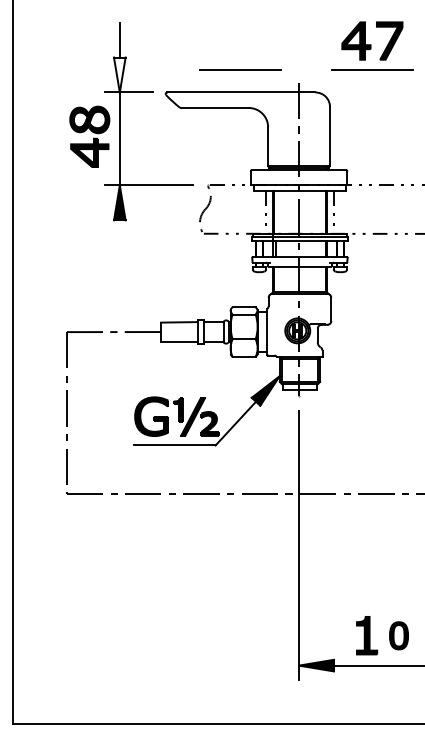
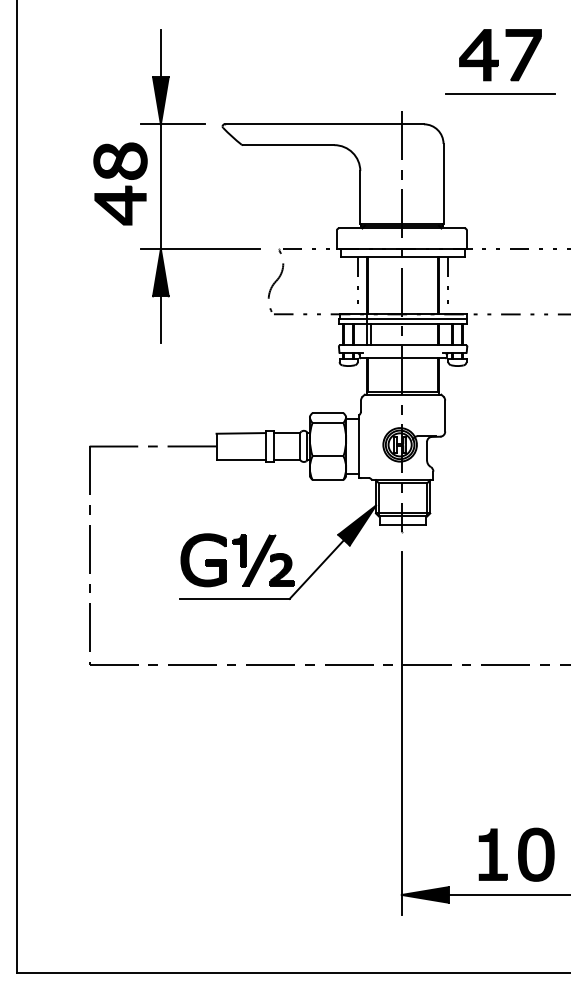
line: (240, 69) -> (323, 93), removed
fill: (119, 74) -> (160, 100), added
line: (119, 237) -> (160, 319), added
part: (398, 635) -> (535, 854), size x1.43

